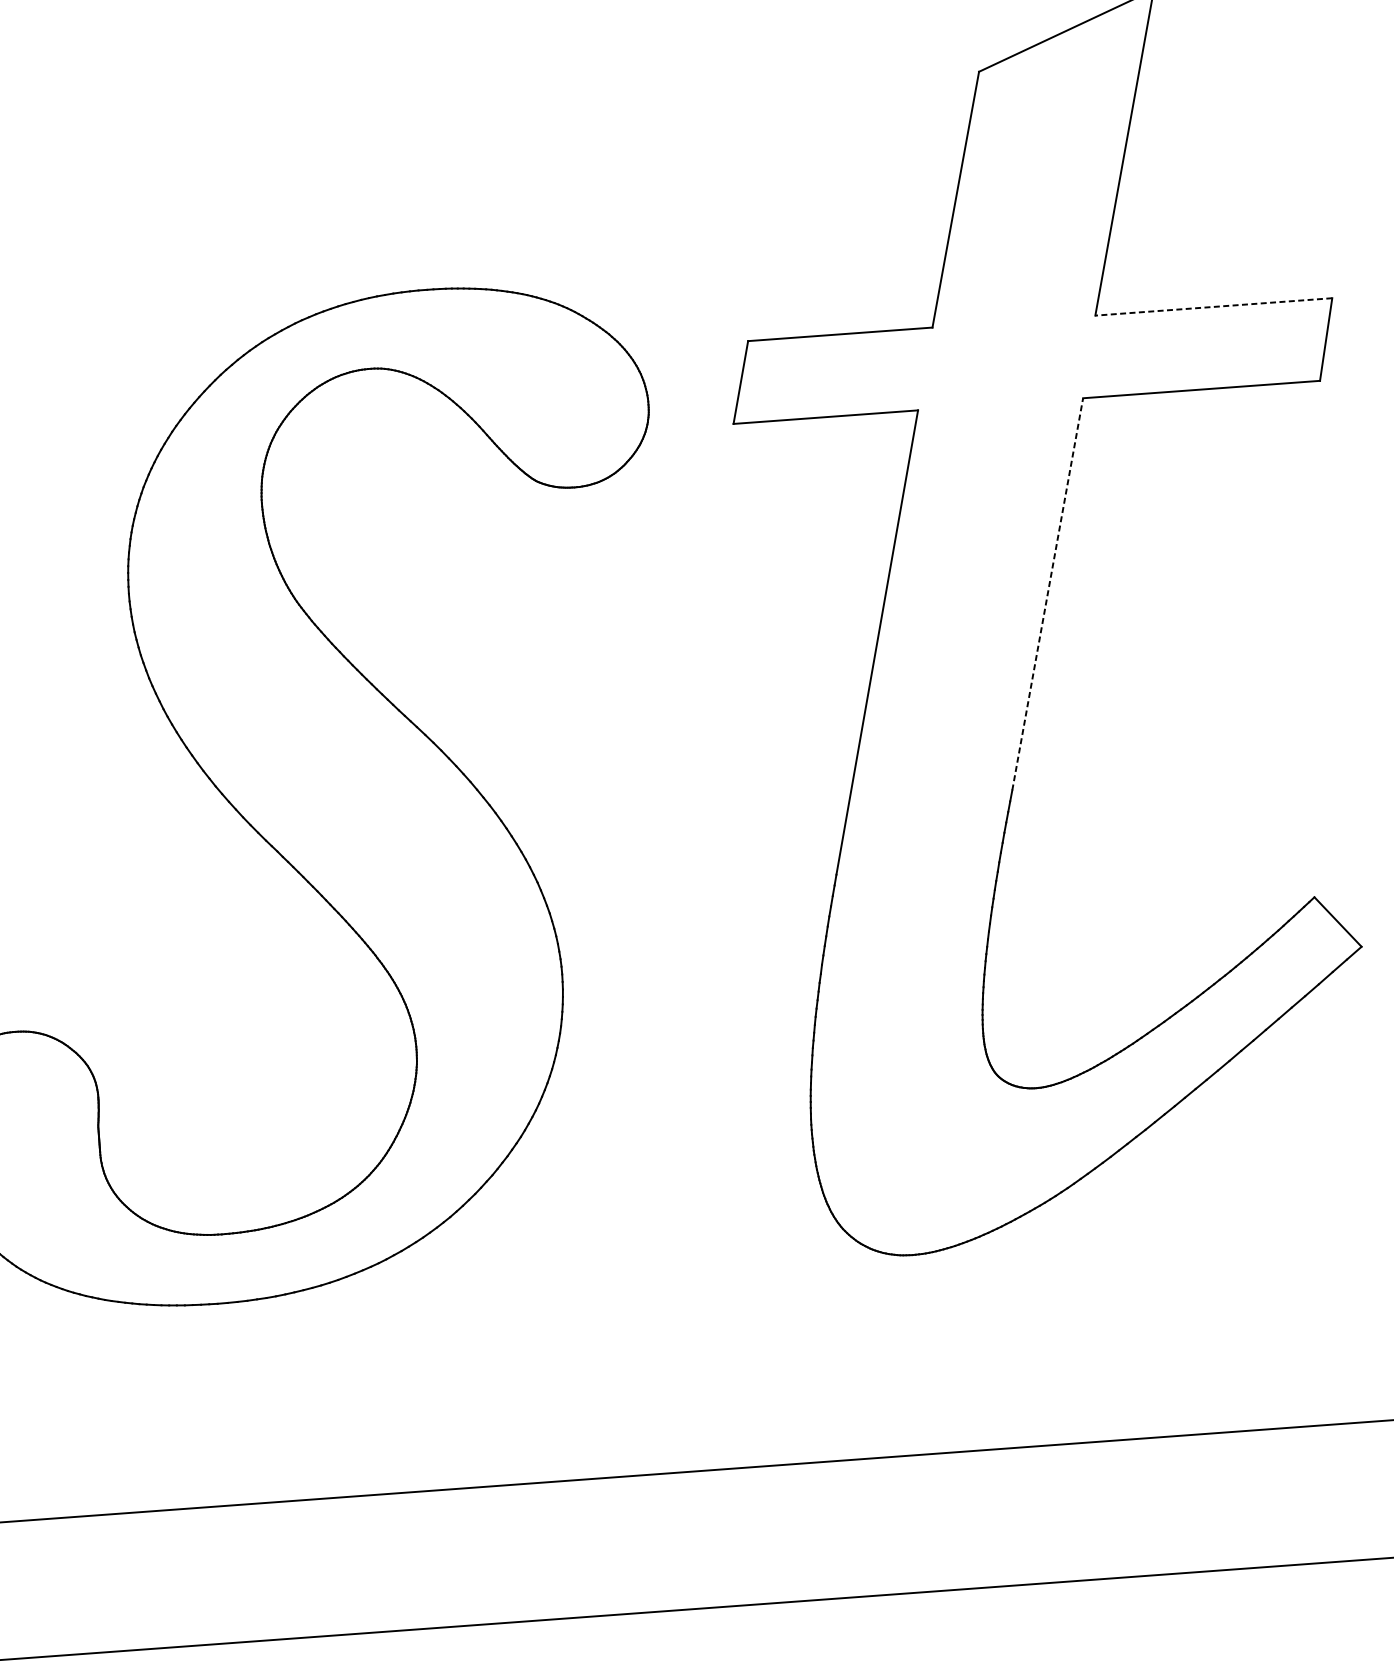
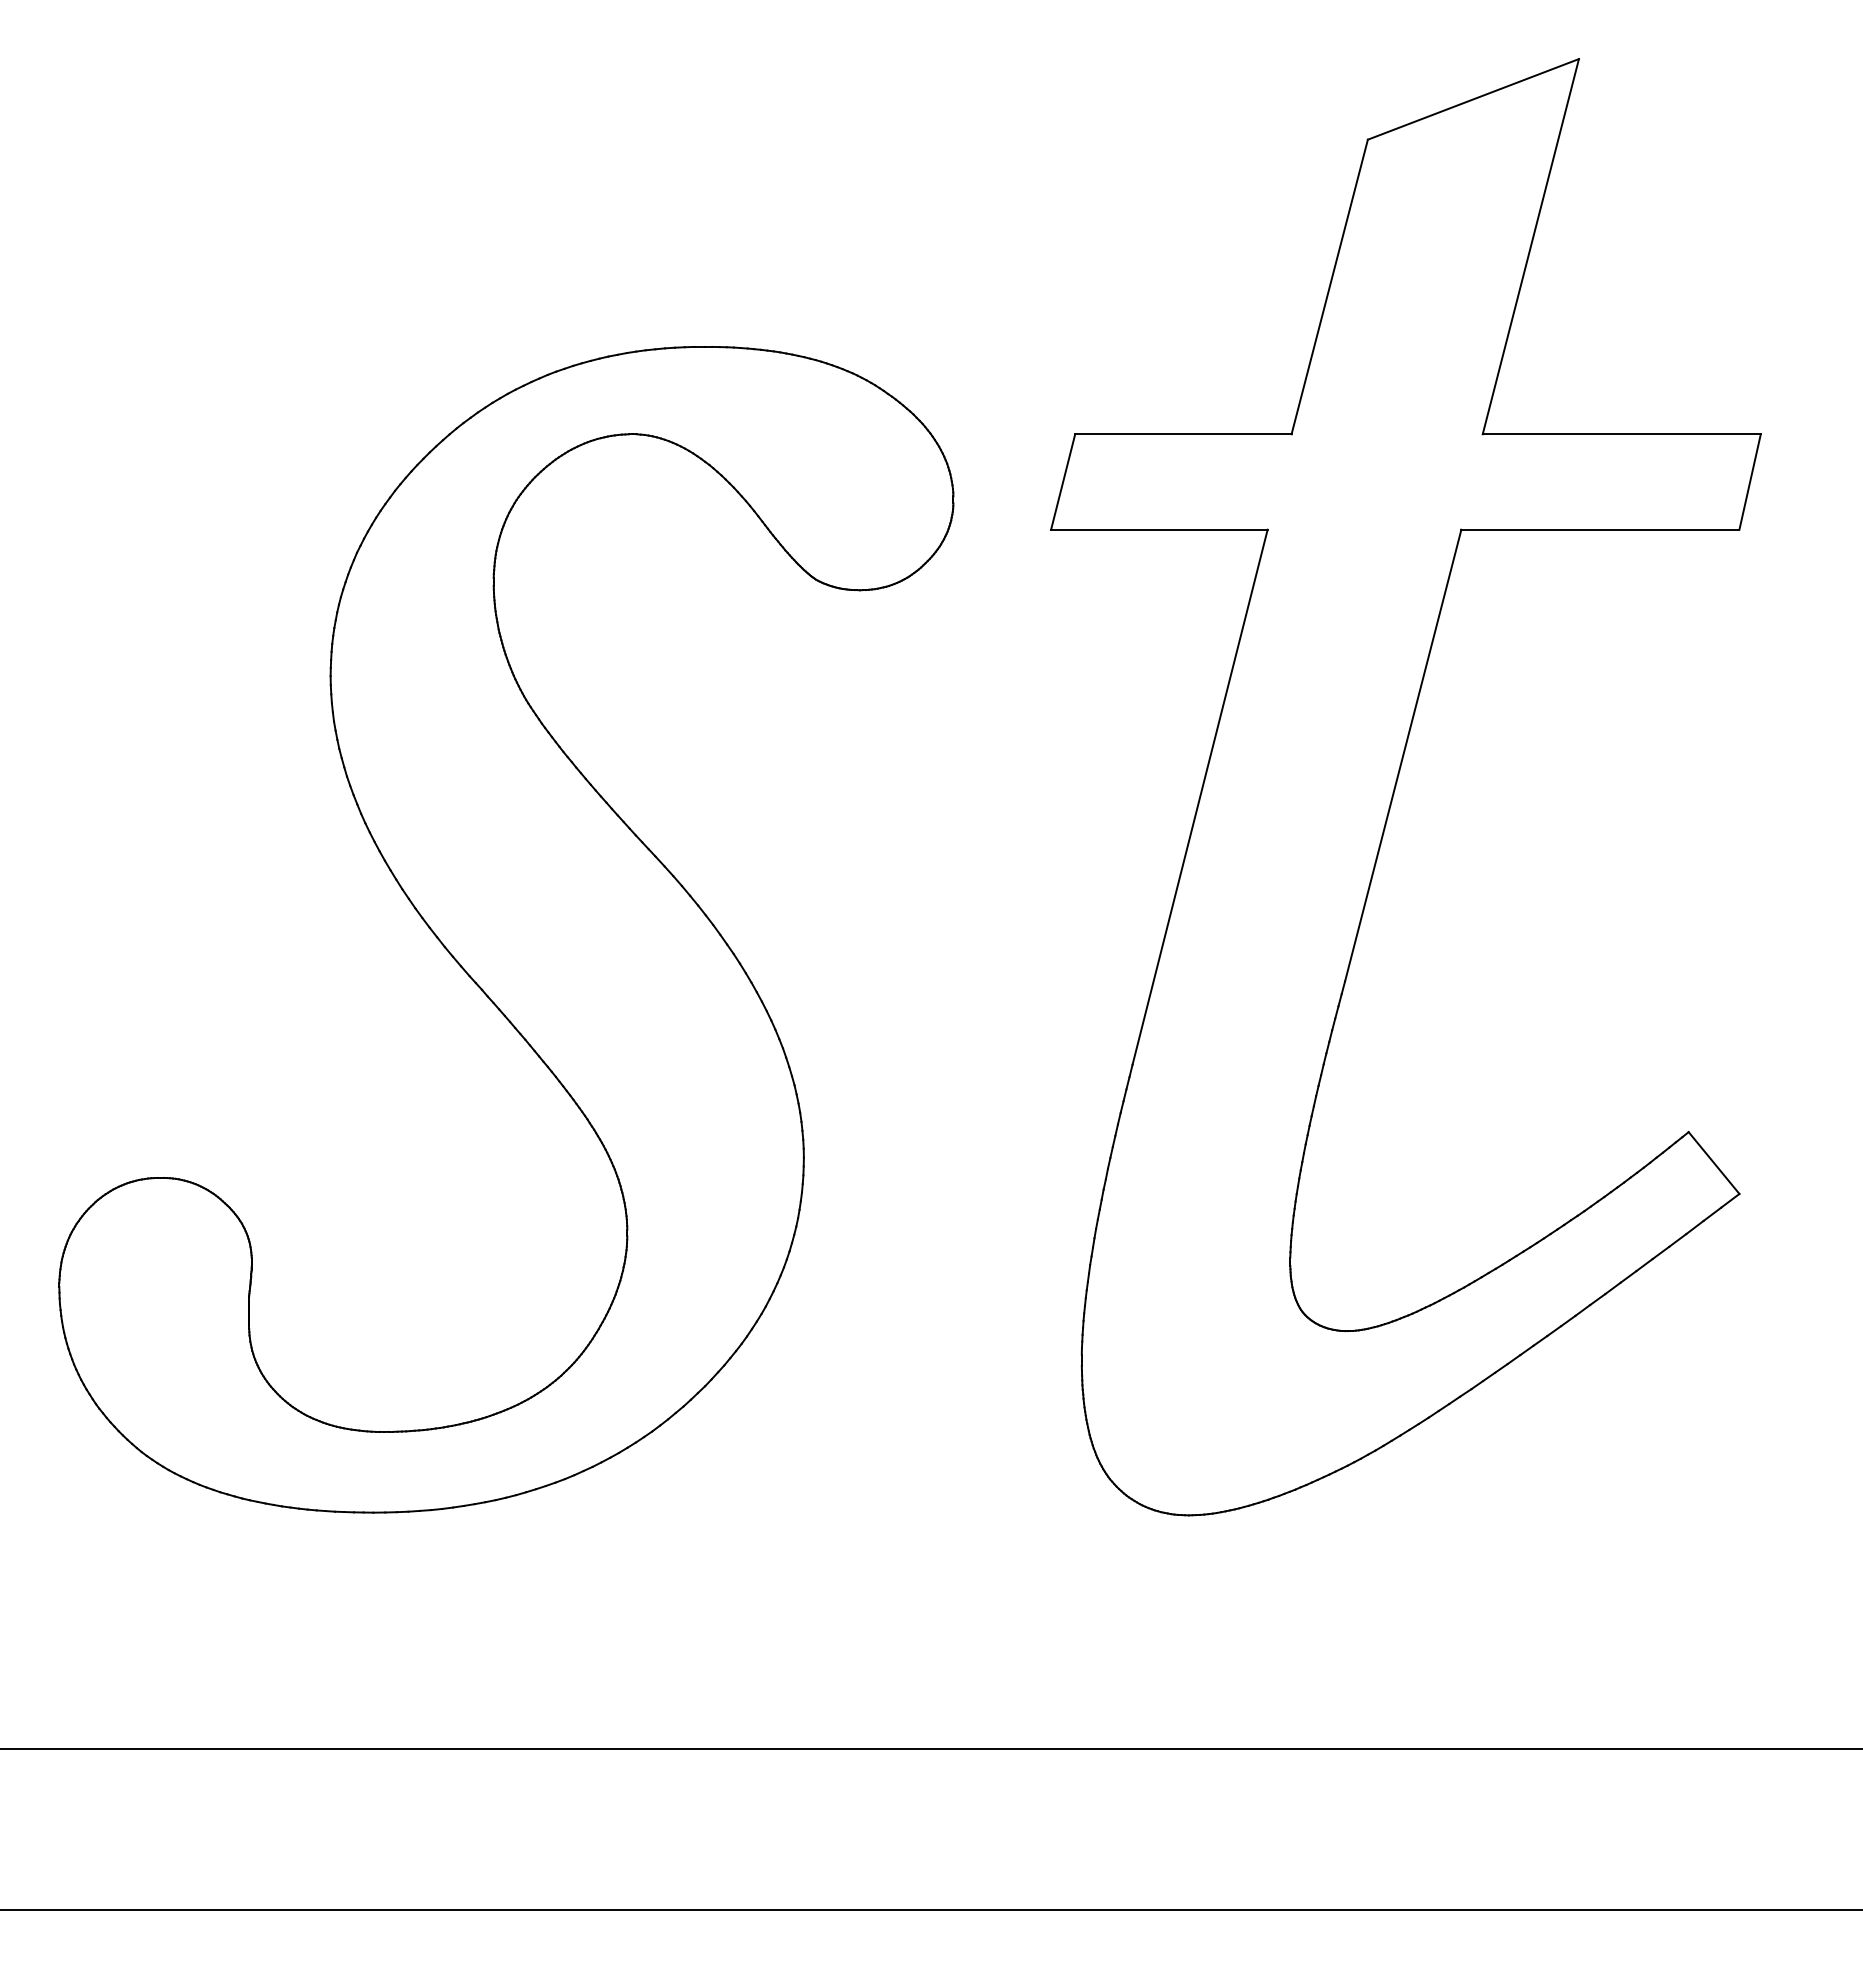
line: (1213, 307) -> (1621, 434), dashed -> solid
line: (1047, 594) -> (1403, 755), dashed -> solid

